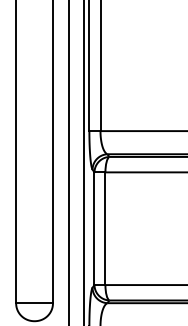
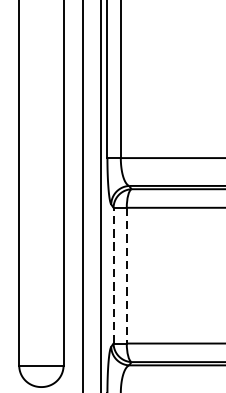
line: (94, 228) -> (113, 275), solid -> dashed
line: (105, 229) -> (126, 276), solid -> dashed

